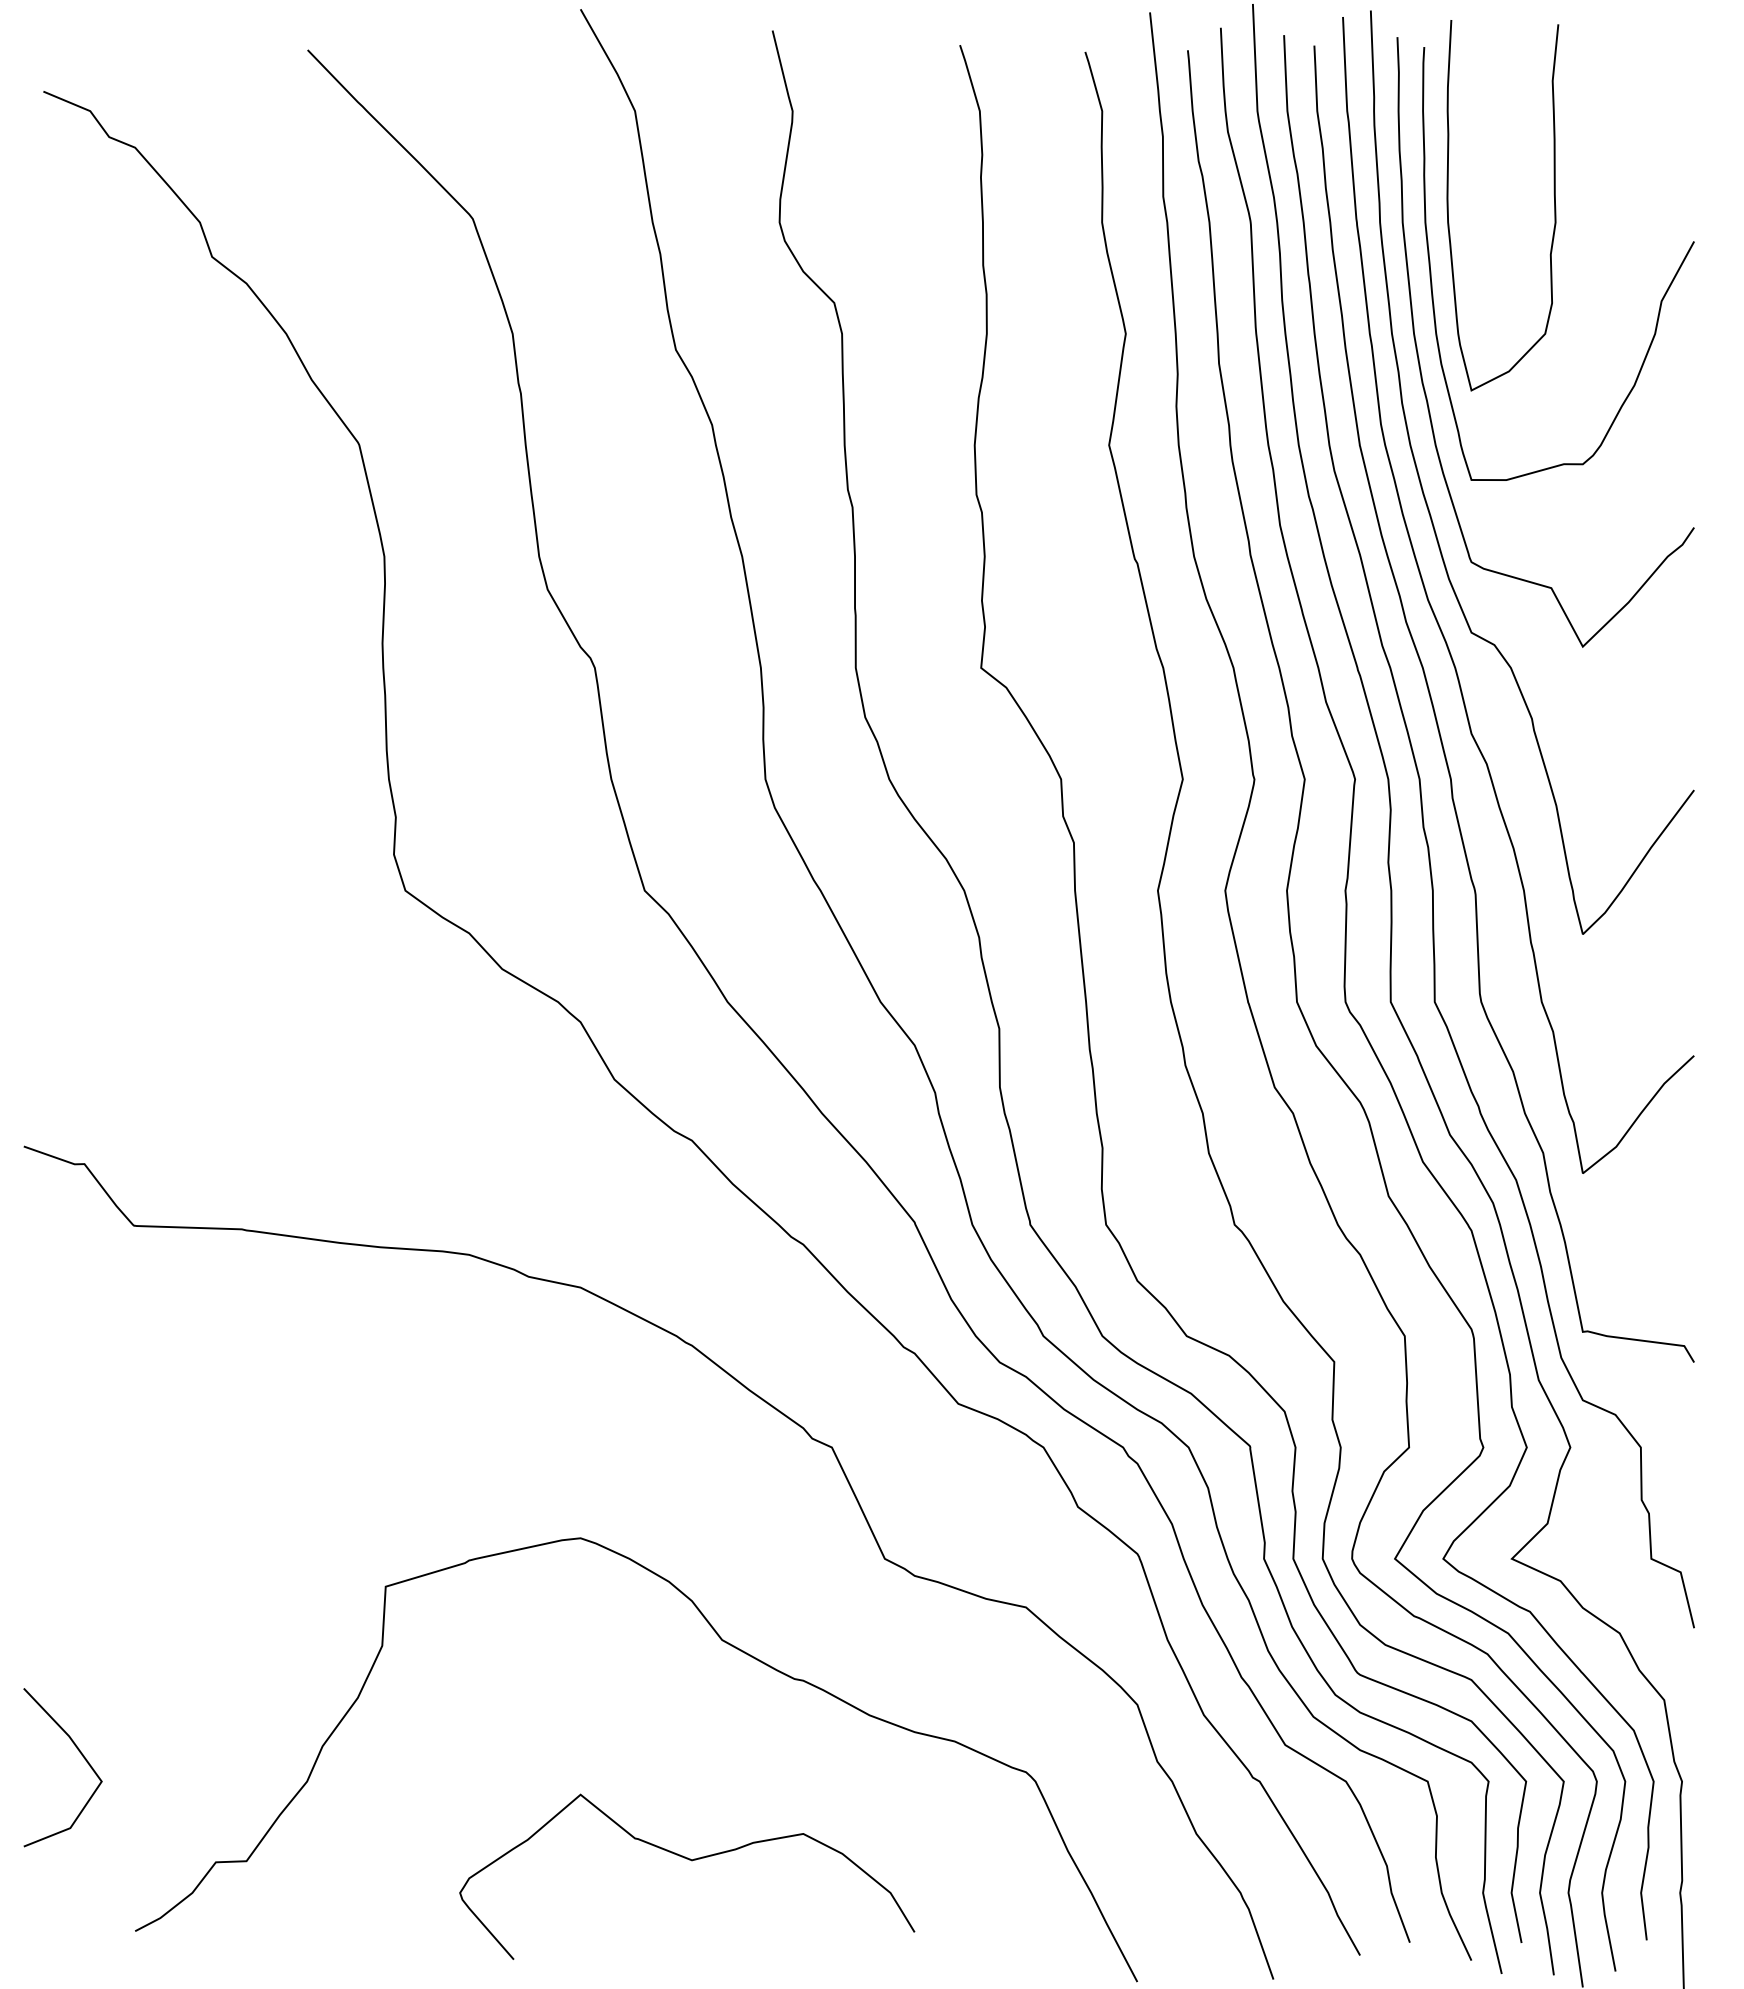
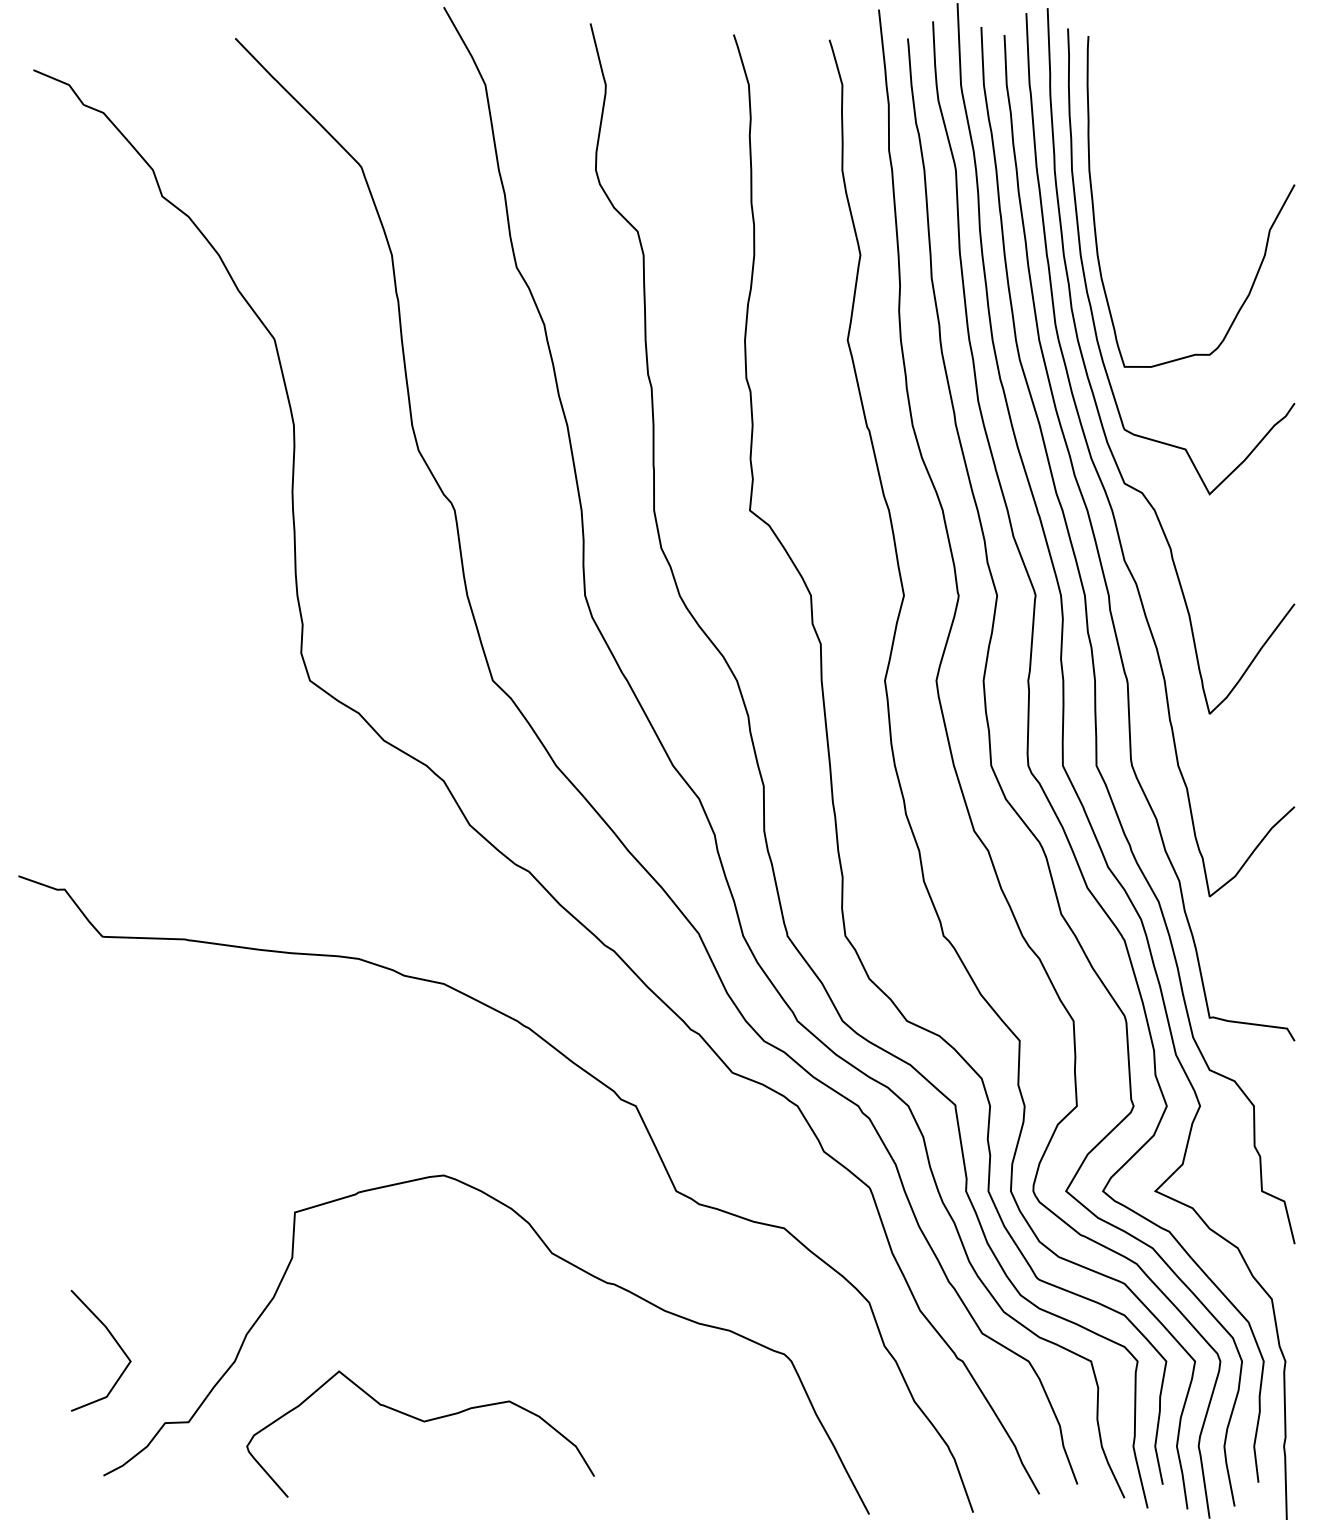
curve: (1554, 205) -> (1187, 157), removed
line: (81, 1755) -> (115, 1341), moved
curve: (691, 1861) -> (423, 1422), moved

